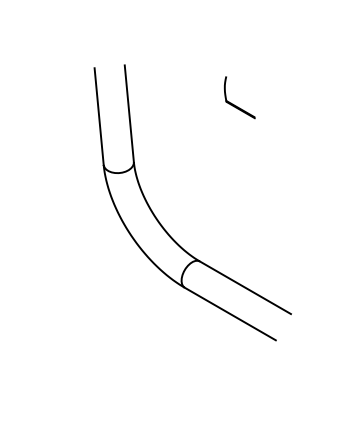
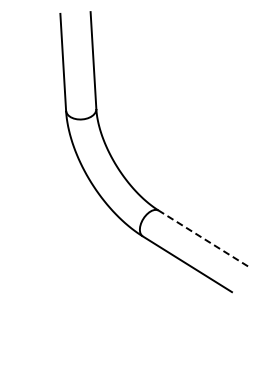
part: (236, 105) -> (200, 56), removed
line: (245, 287) -> (203, 238), solid -> dashed

